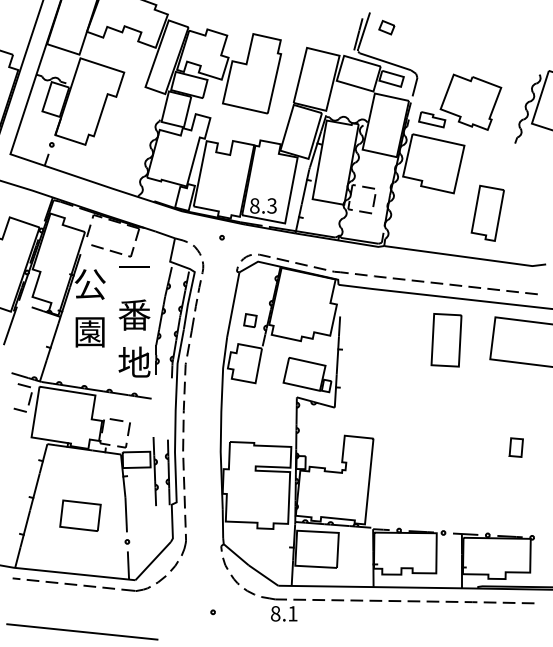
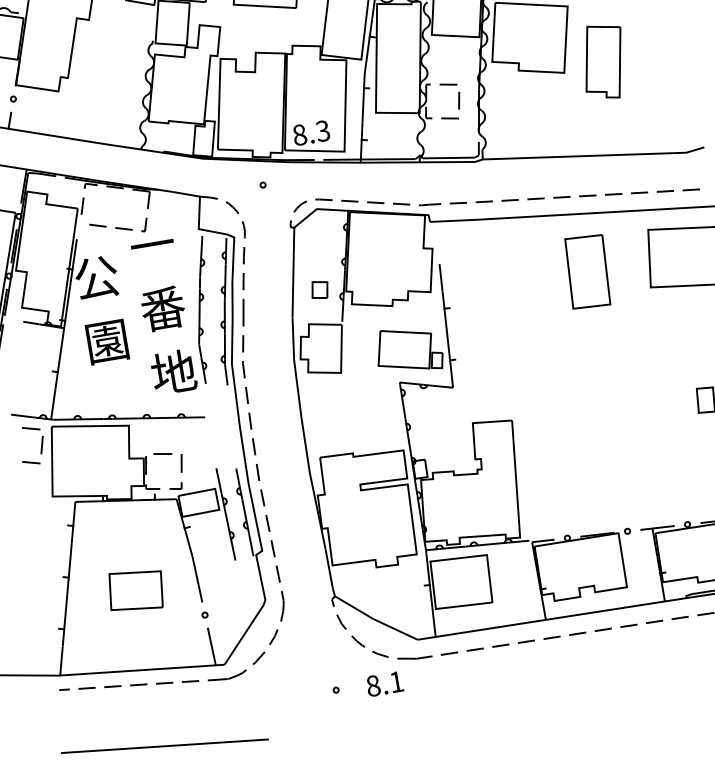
part: (487, 212) -> (603, 60), moved
text: (284, 613) -> (385, 683), moved

